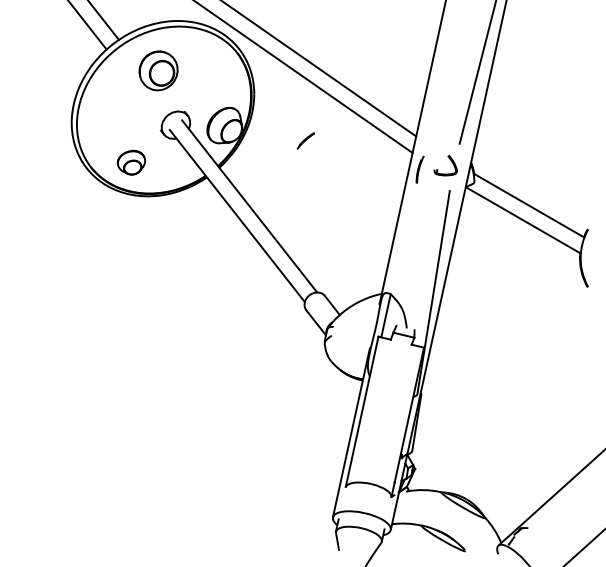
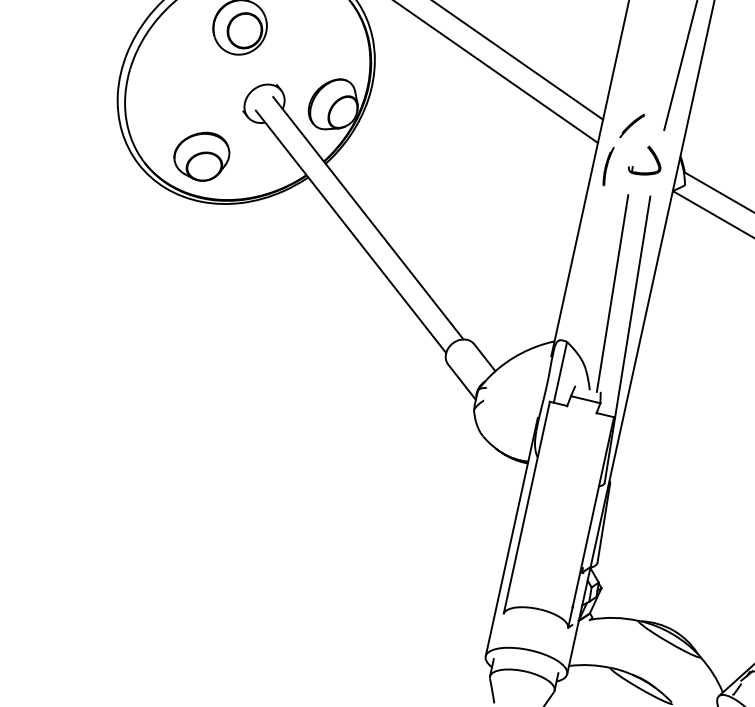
line: (305, 140) -> (631, 125), moved
part: (131, 162) -> (201, 156), size x1.43
line: (422, 259) -> (611, 293), added

